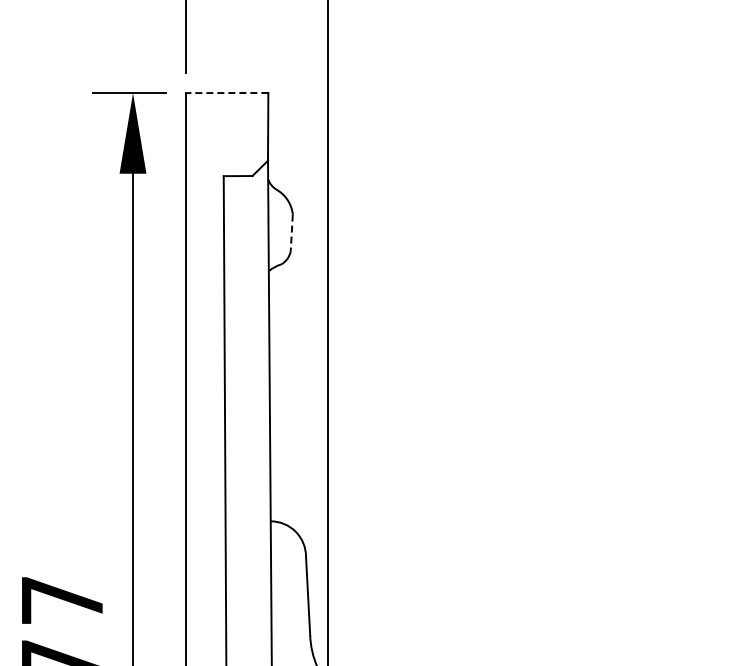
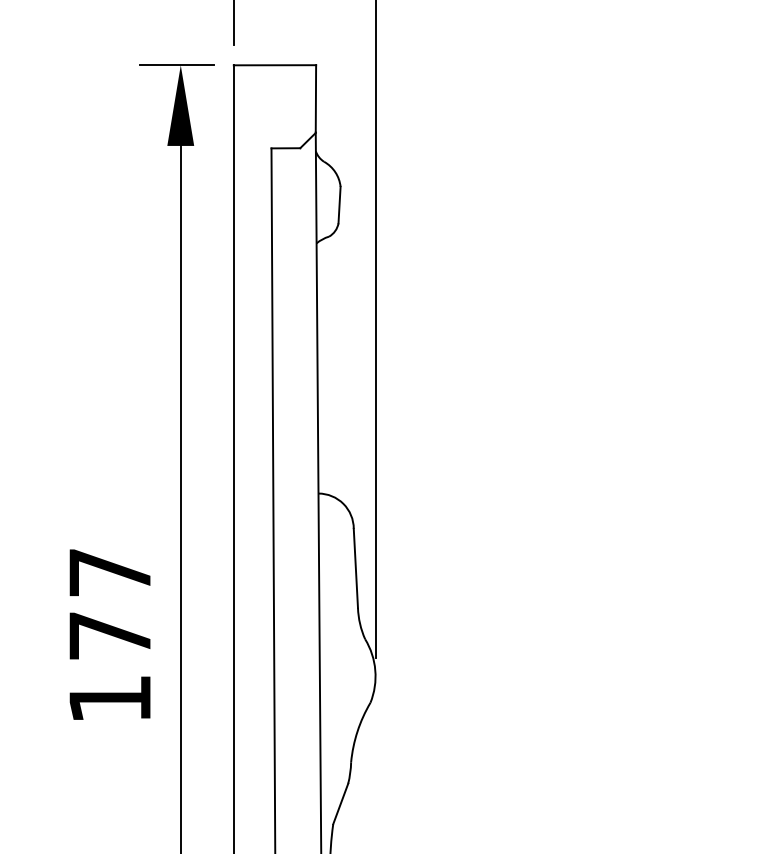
line: (226, 93) -> (274, 65), dashed -> solid
line: (291, 233) -> (339, 205), dashed -> solid

